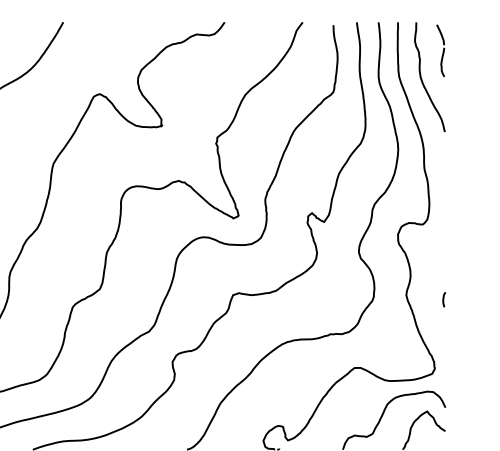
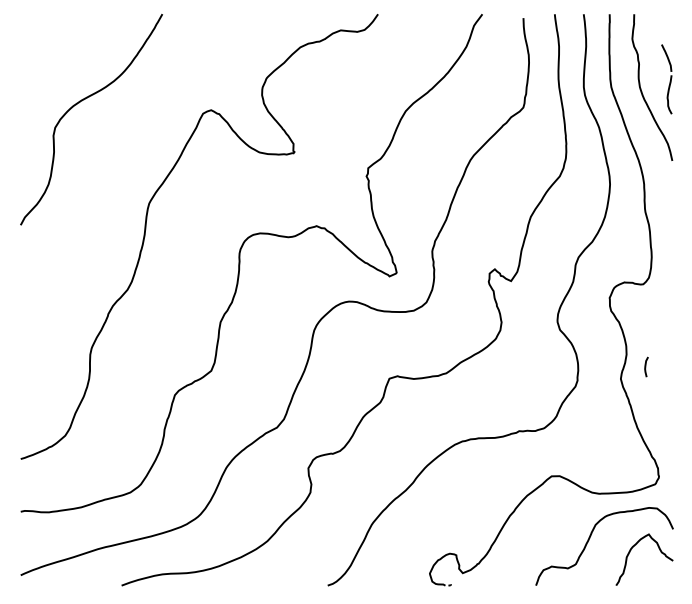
part: (440, 50) -> (666, 79), moved
curve: (444, 299) -> (646, 366), moved

